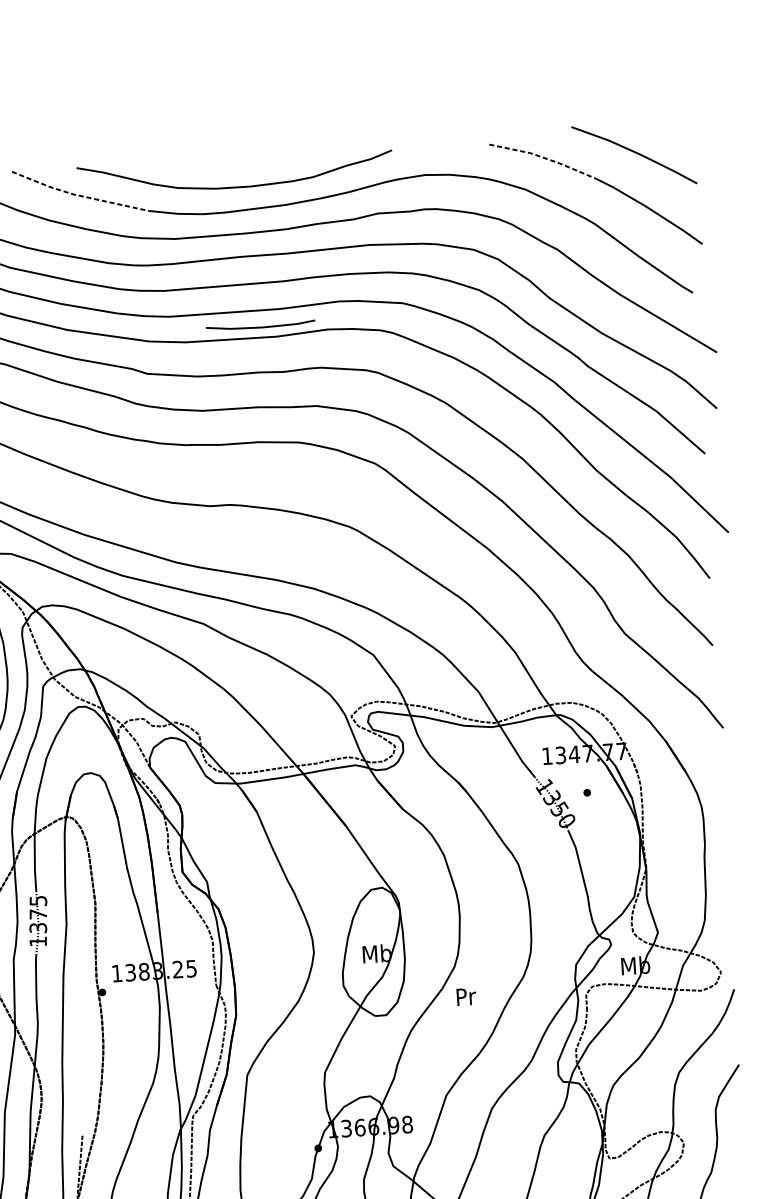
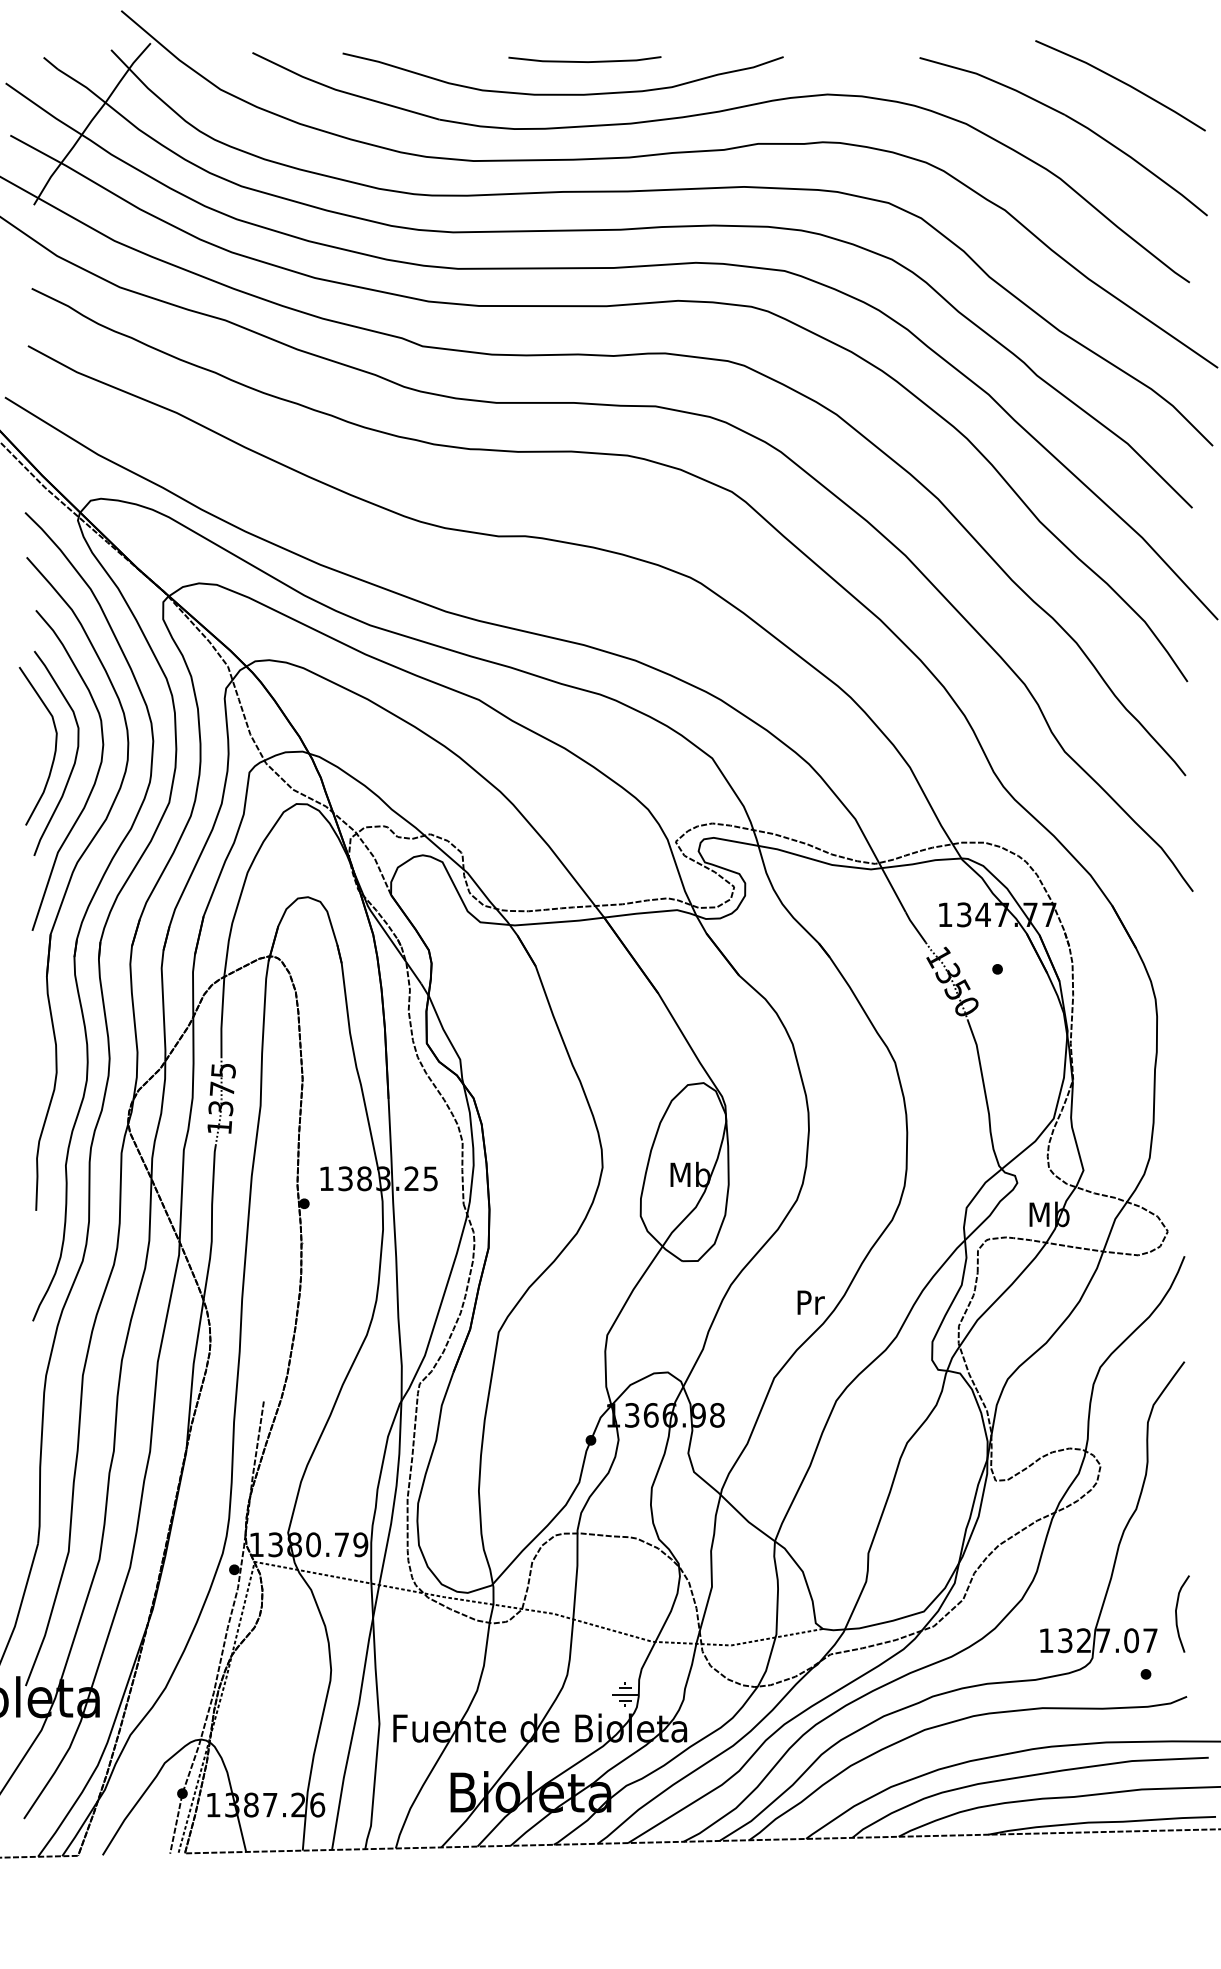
line: (543, 158) -> (994, 81), dashed -> solid
line: (78, 195) -> (343, 91), dashed -> solid
line: (260, 327) -> (584, 61), moved
text: (466, 996) -> (810, 1302), moved

